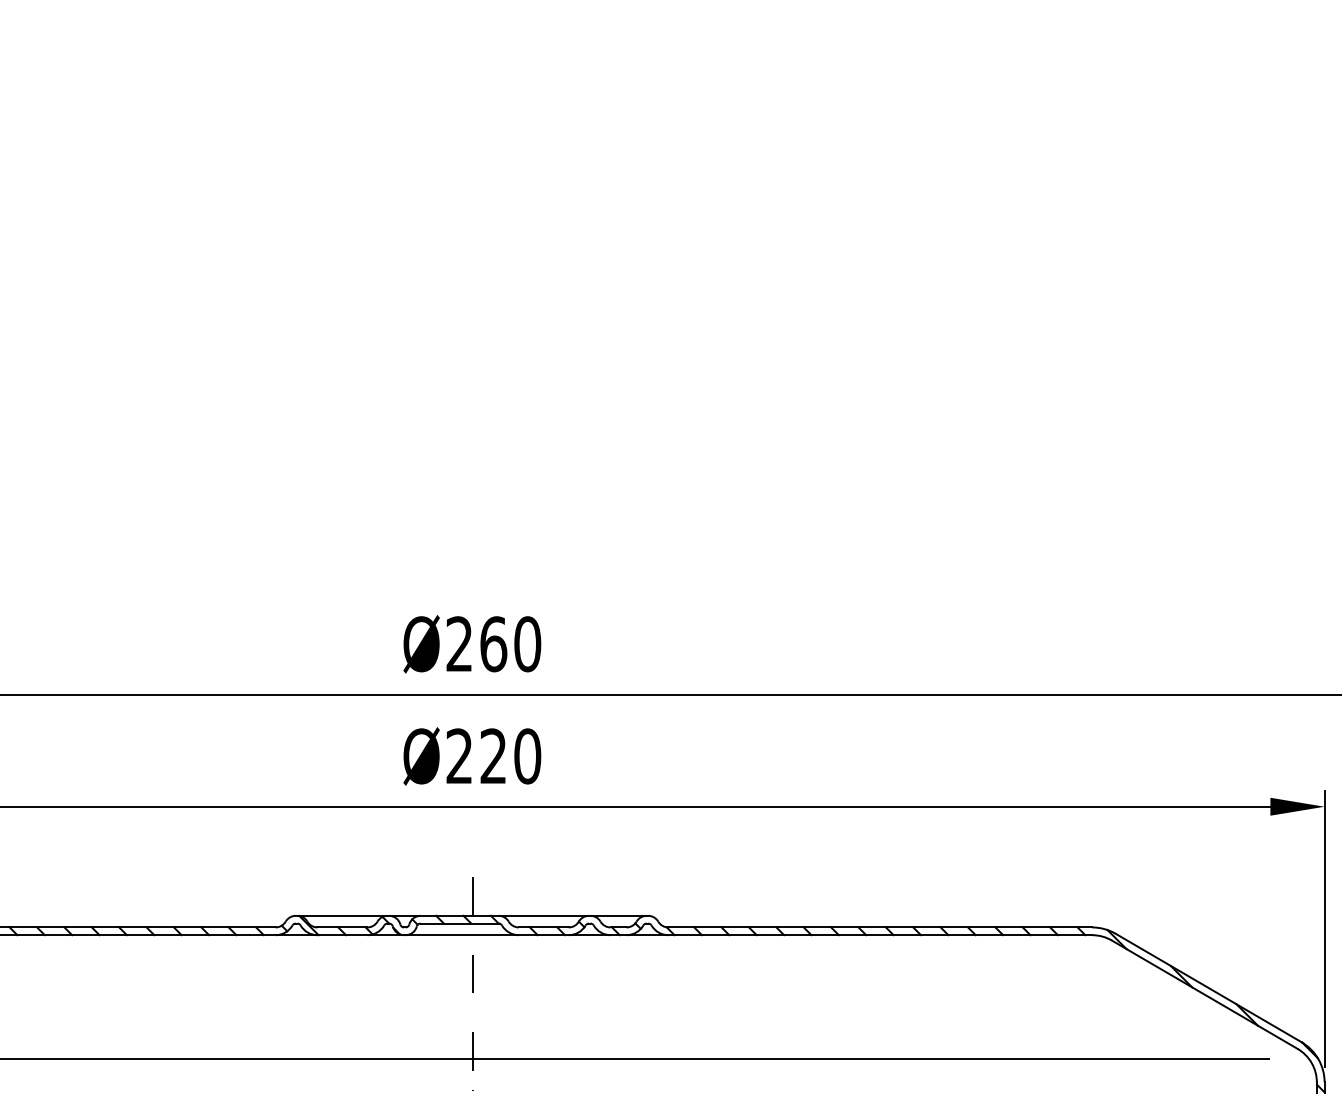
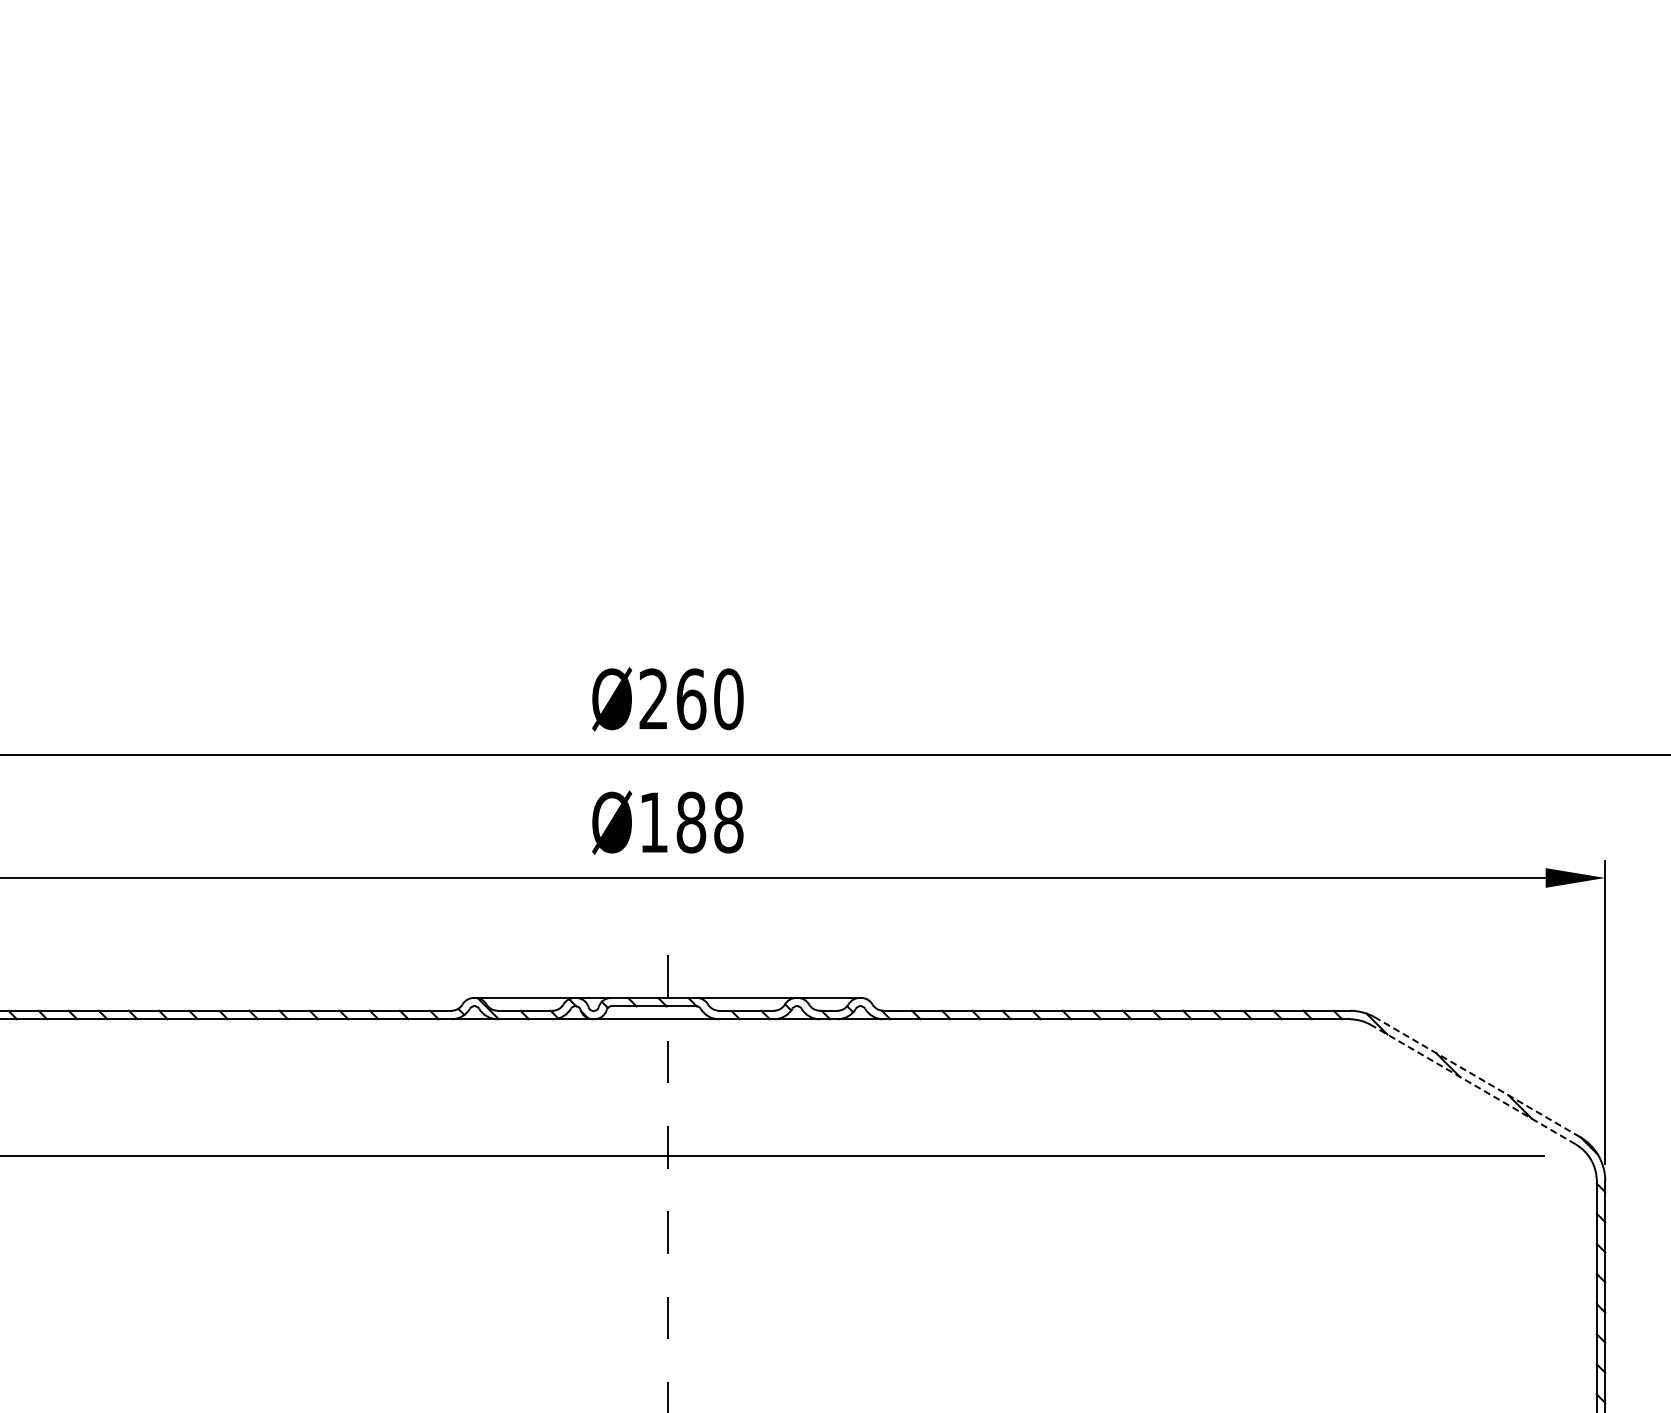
text: (493, 756) -> (691, 822), Ø220 -> Ø188
line: (1208, 988) -> (1477, 1077), solid -> dashed
line: (1204, 994) -> (1473, 1084), solid -> dashed

